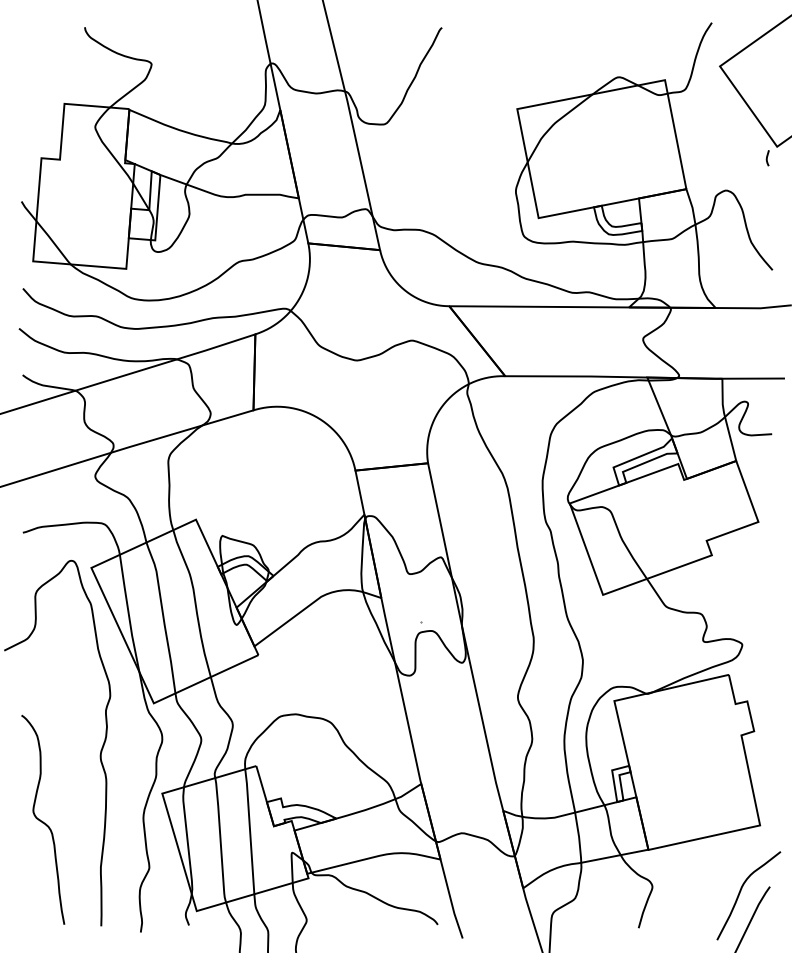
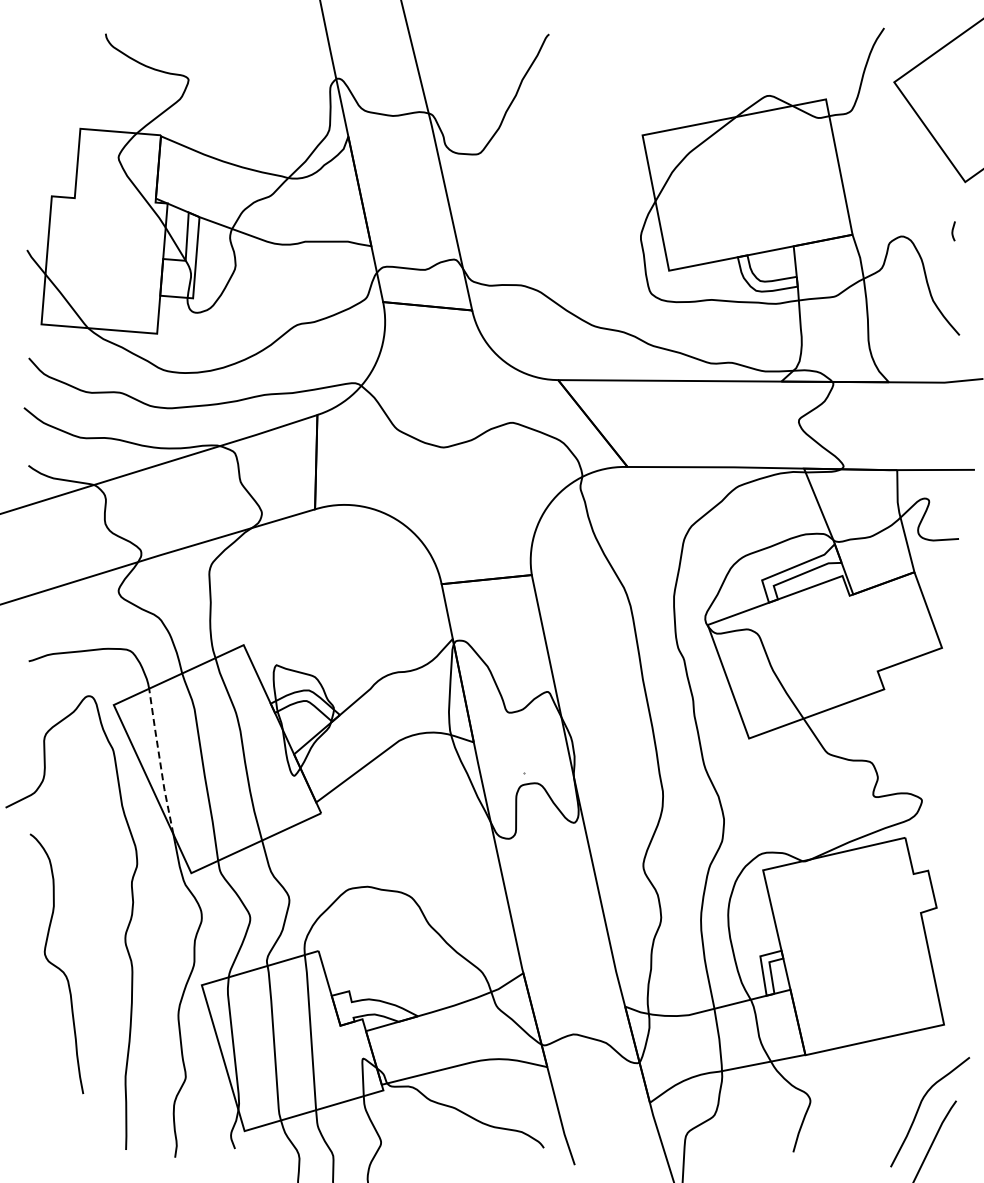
curve: (767, 158) -> (953, 231), moved
line: (129, 613) -> (160, 761), solid -> dashed
curve: (42, 821) -> (56, 965), moved

